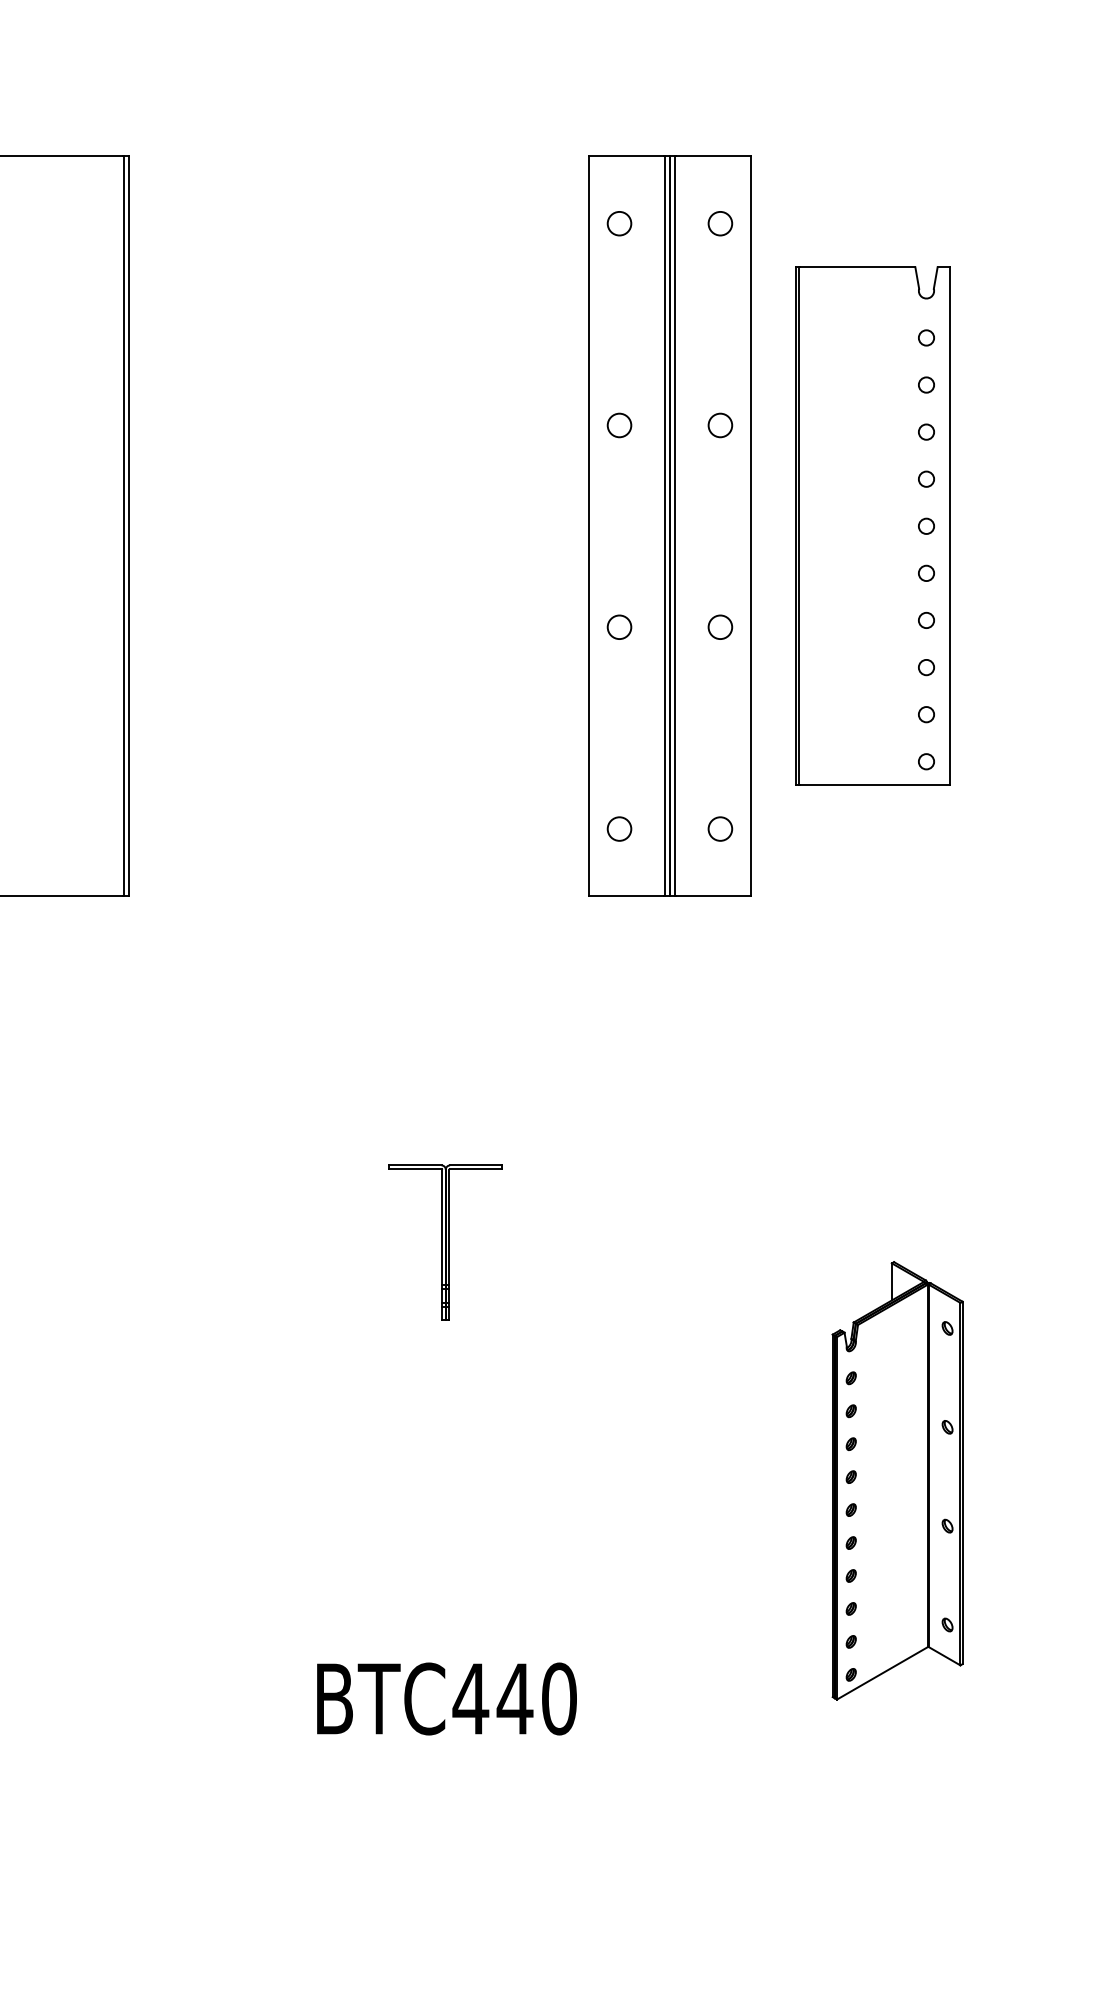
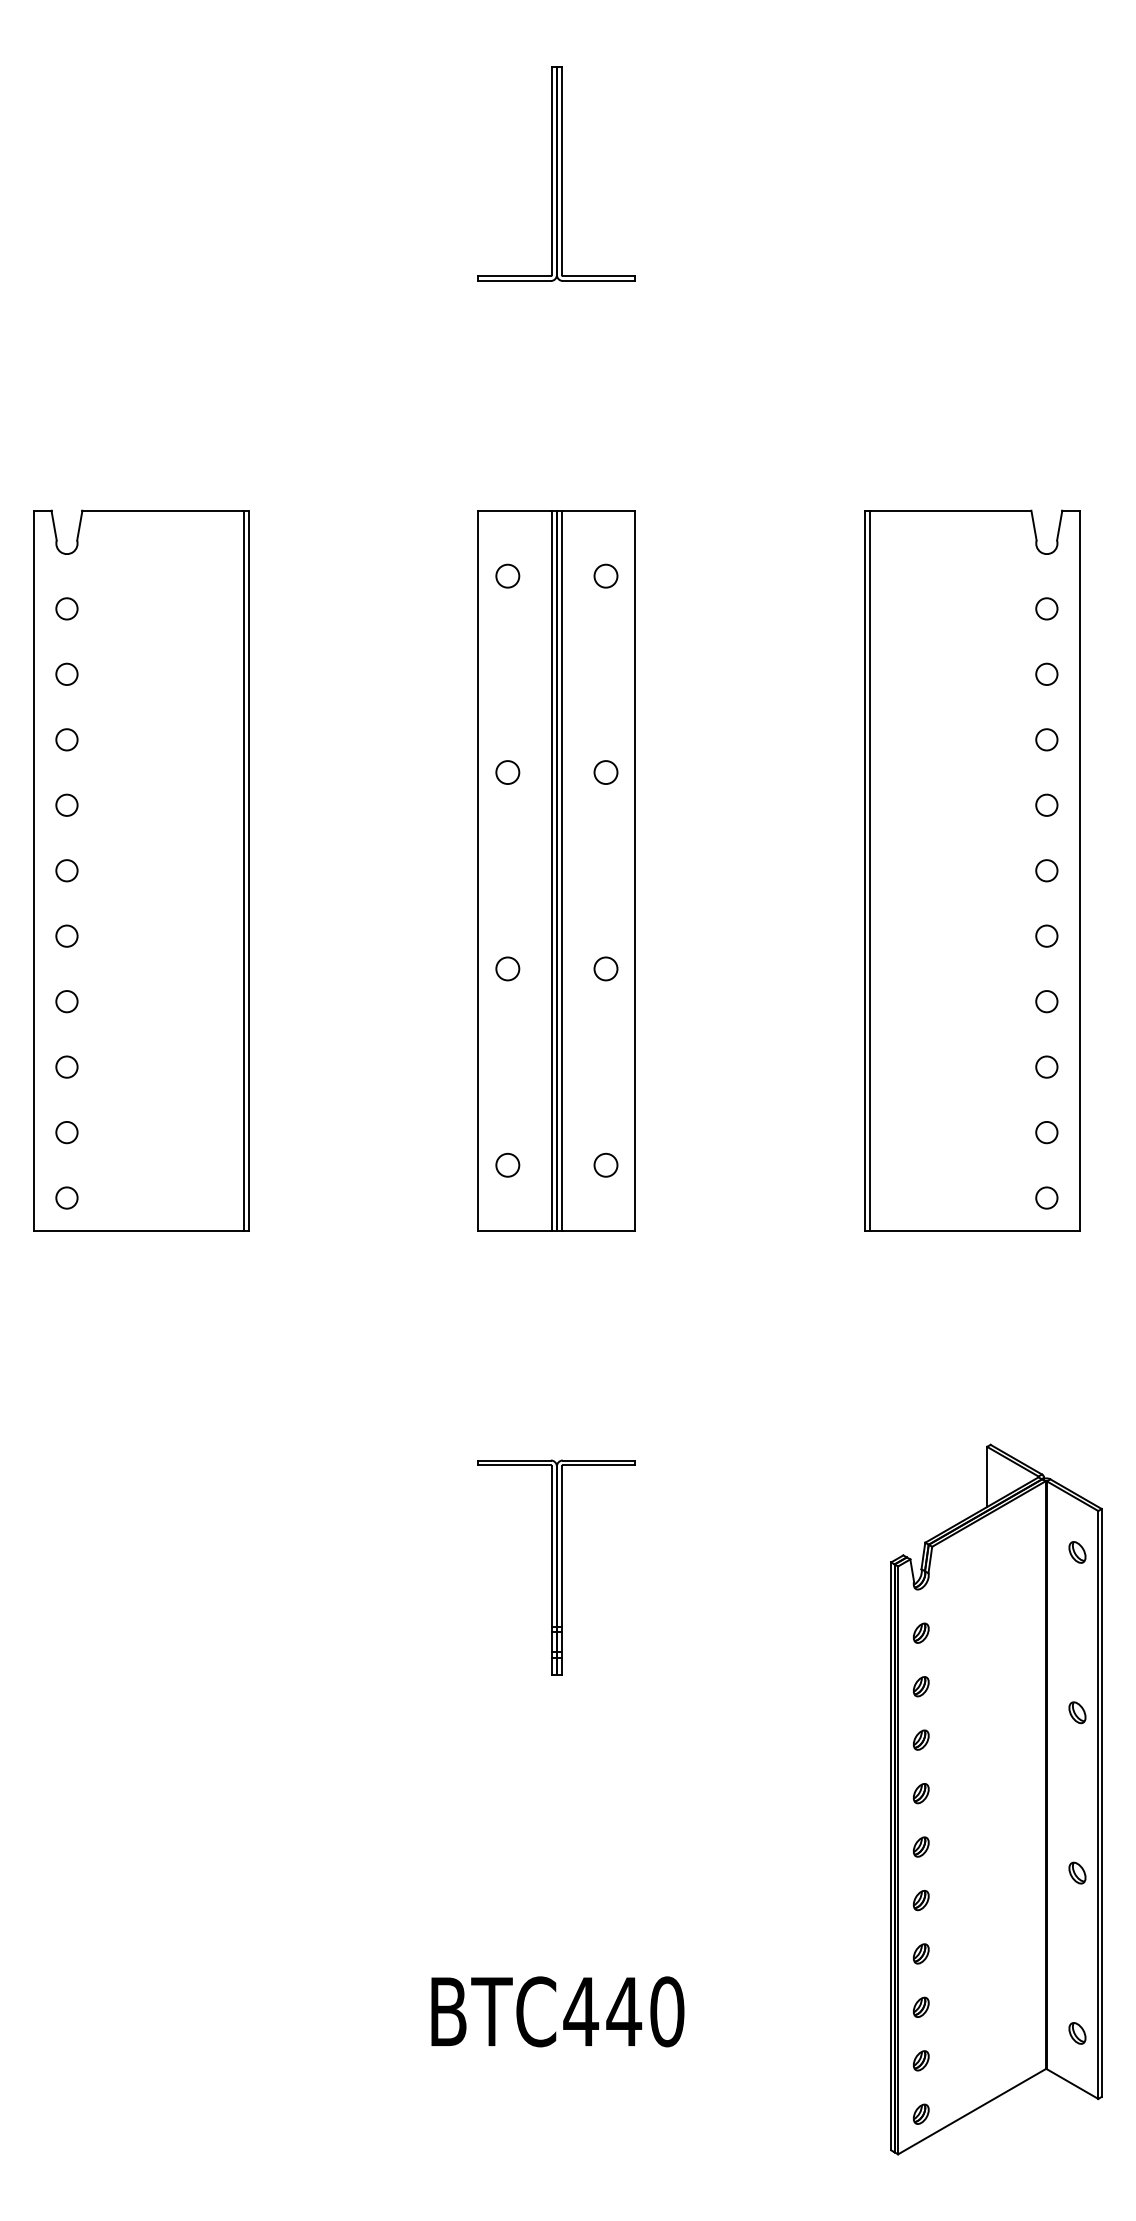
part: (669, 526) -> (556, 870), moved
part: (873, 526) -> (972, 870), size x1.43
part: (445, 1242) -> (556, 1567), size x1.43
part: (897, 1480) -> (996, 1799), size x1.67

